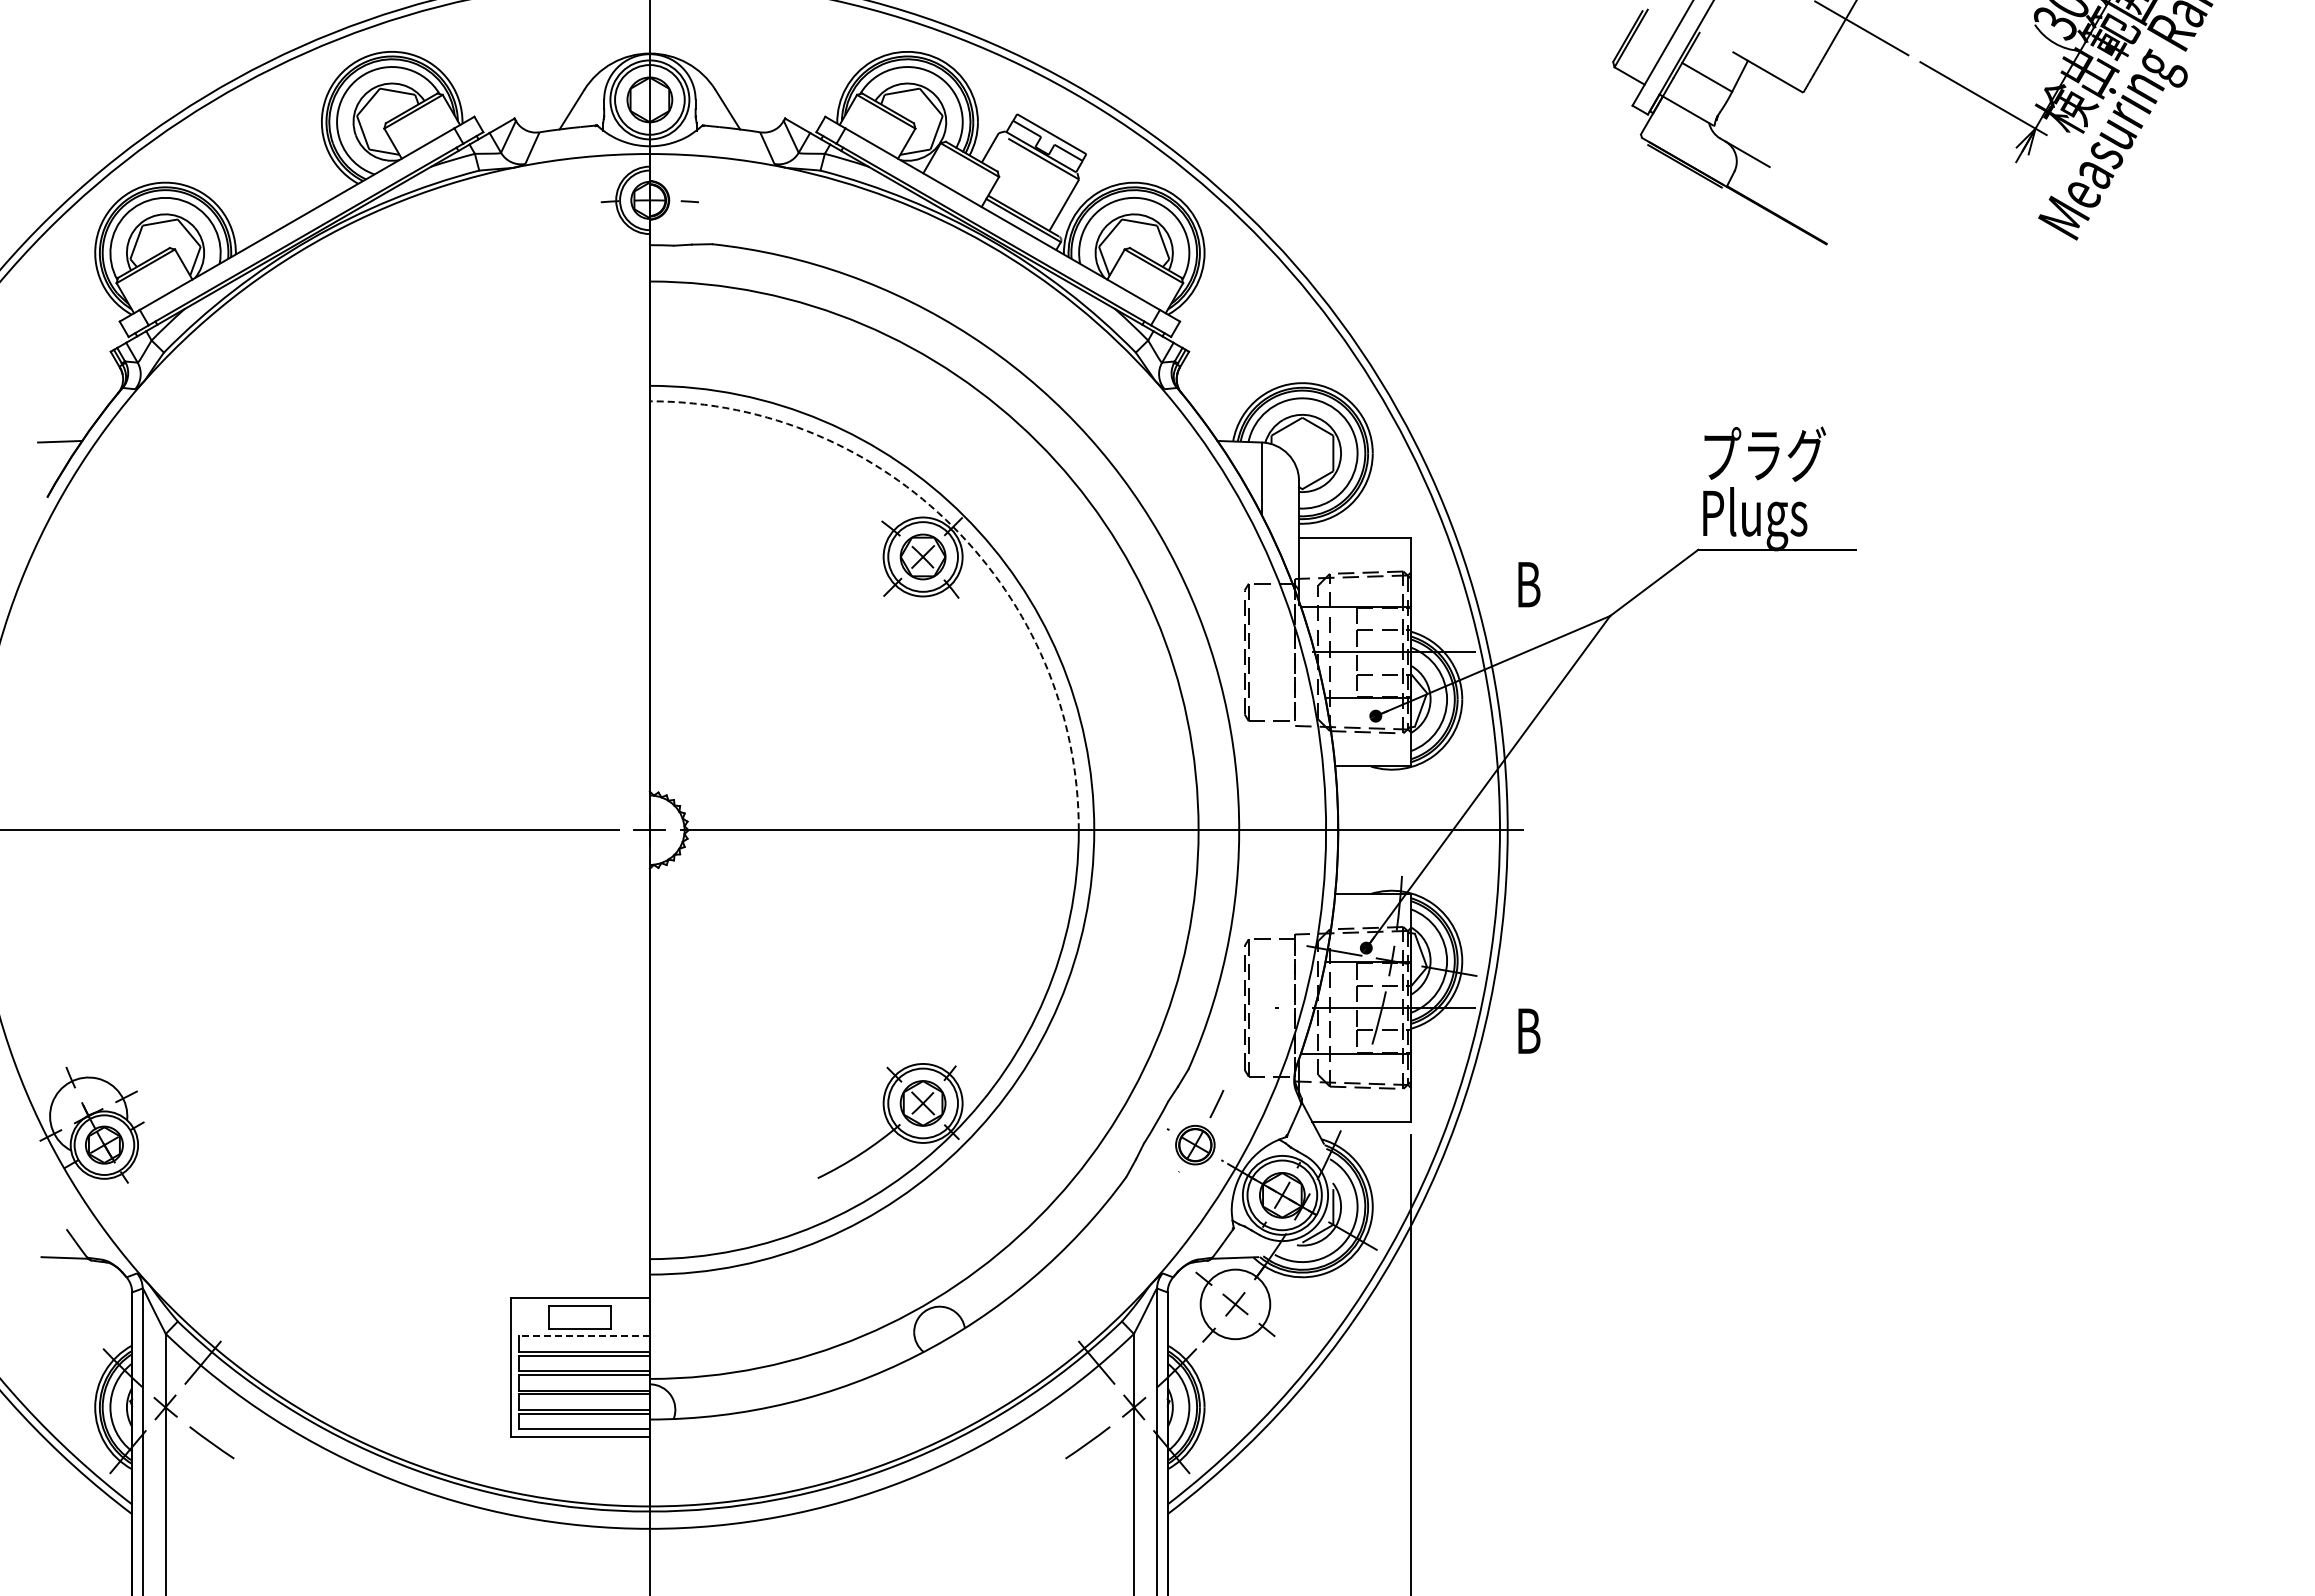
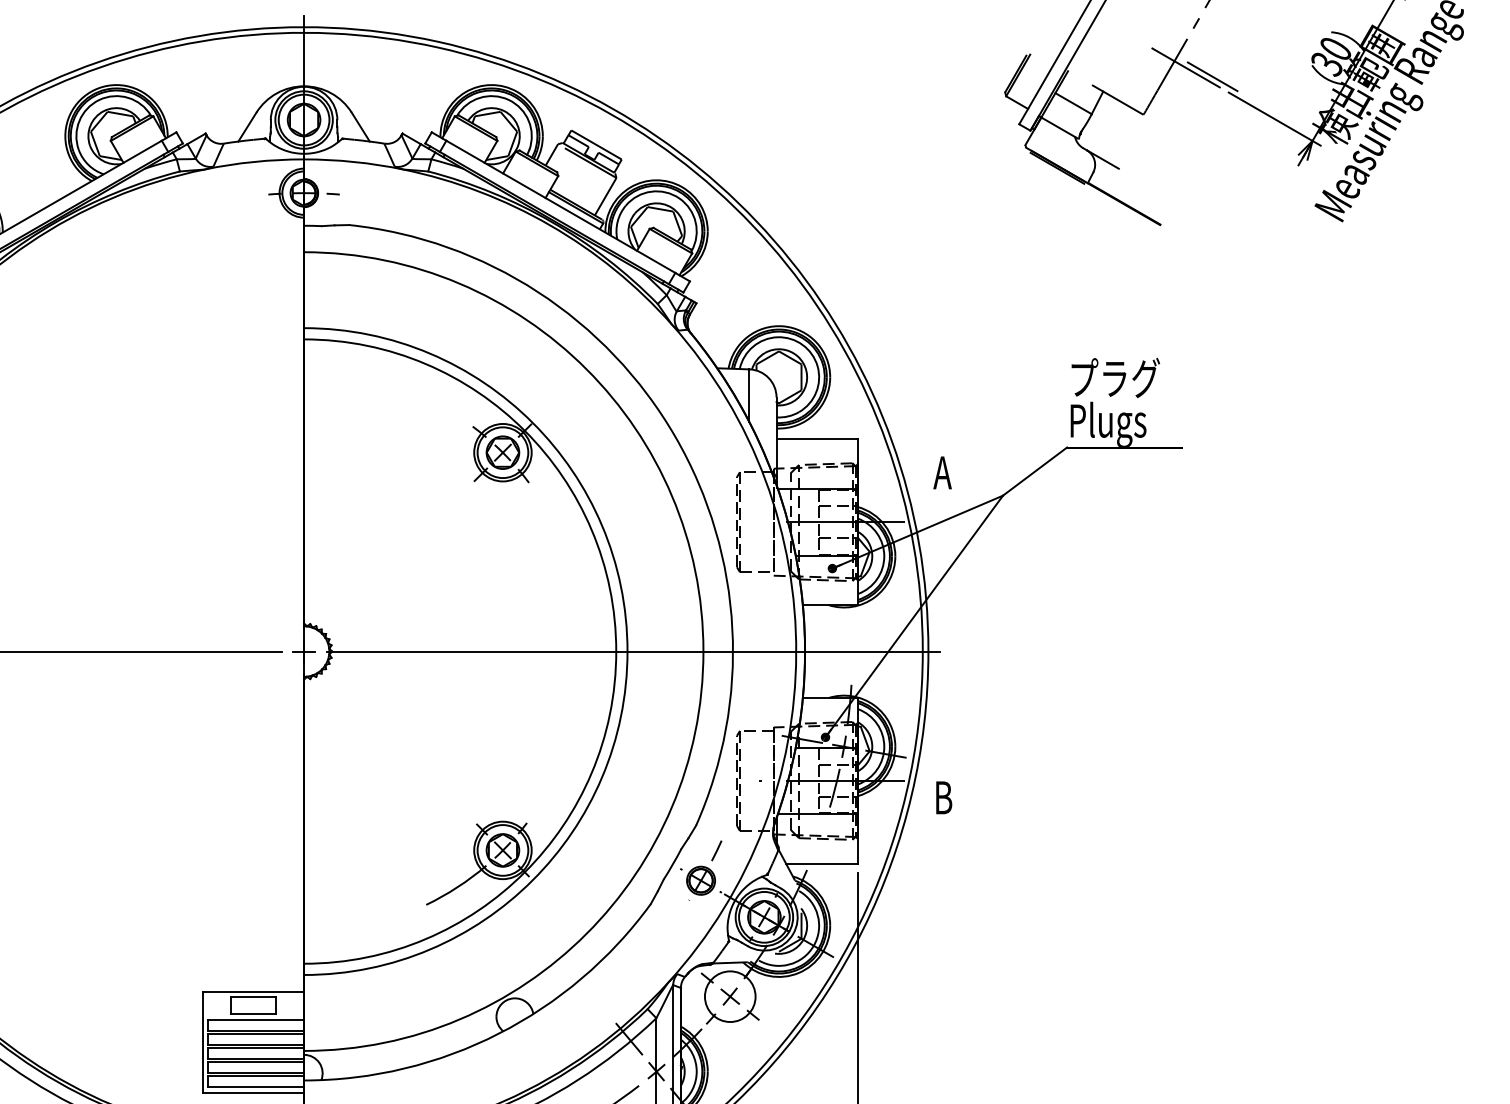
line: (1898, 40) -> (1212, 76), added
arc: (953, 526) -> (525, 430), dashed -> solid
text: (1527, 584) -> (942, 472), B -> A
line: (584, 1336) -> (256, 1020), dashed -> solid

